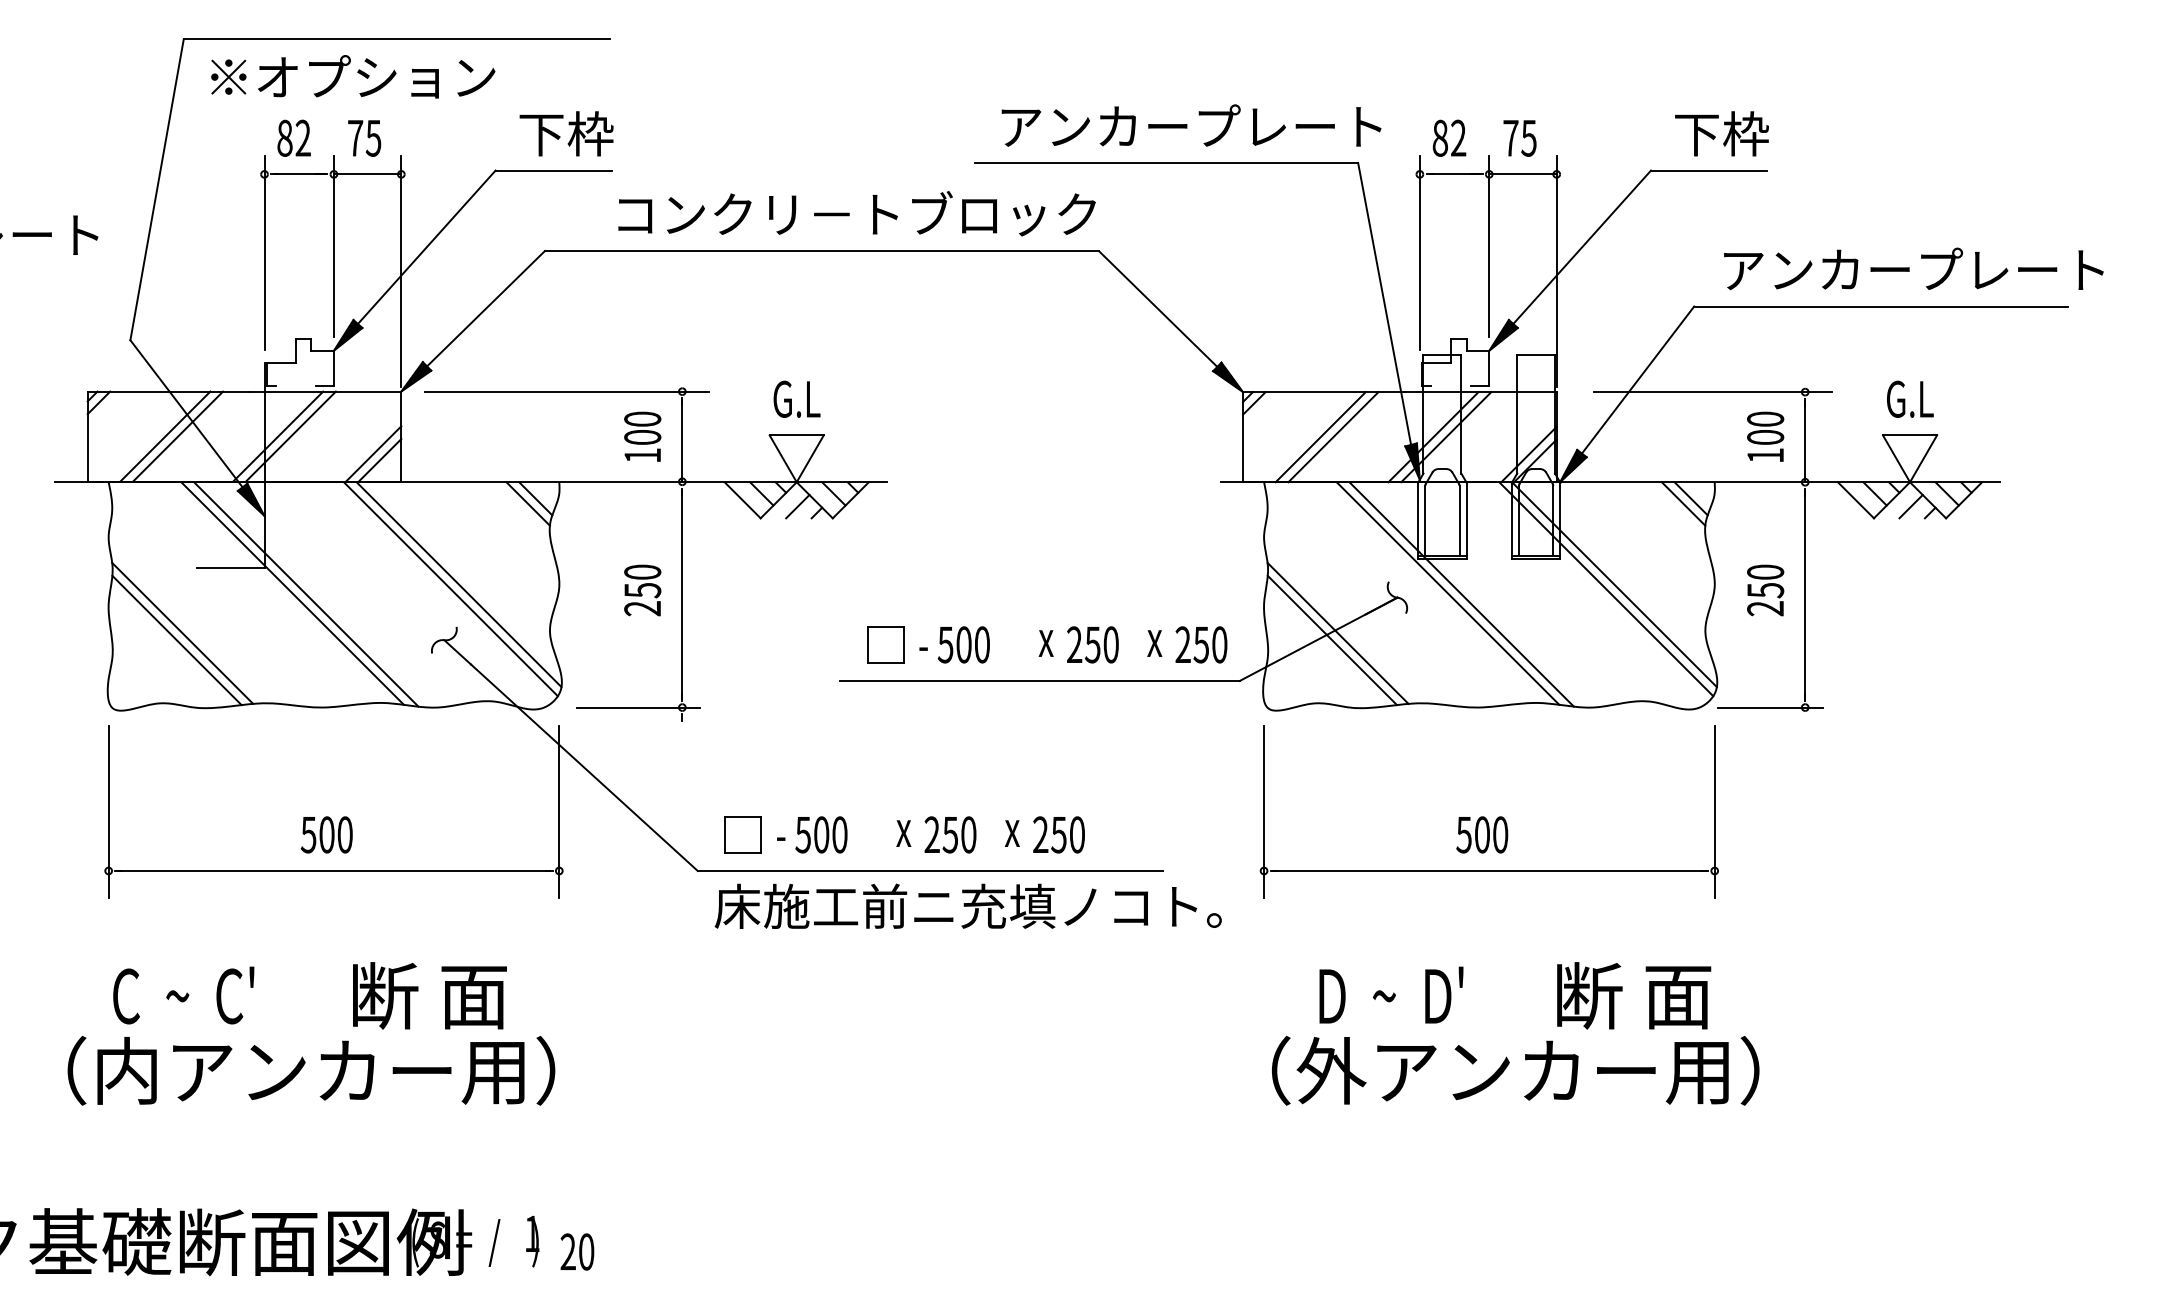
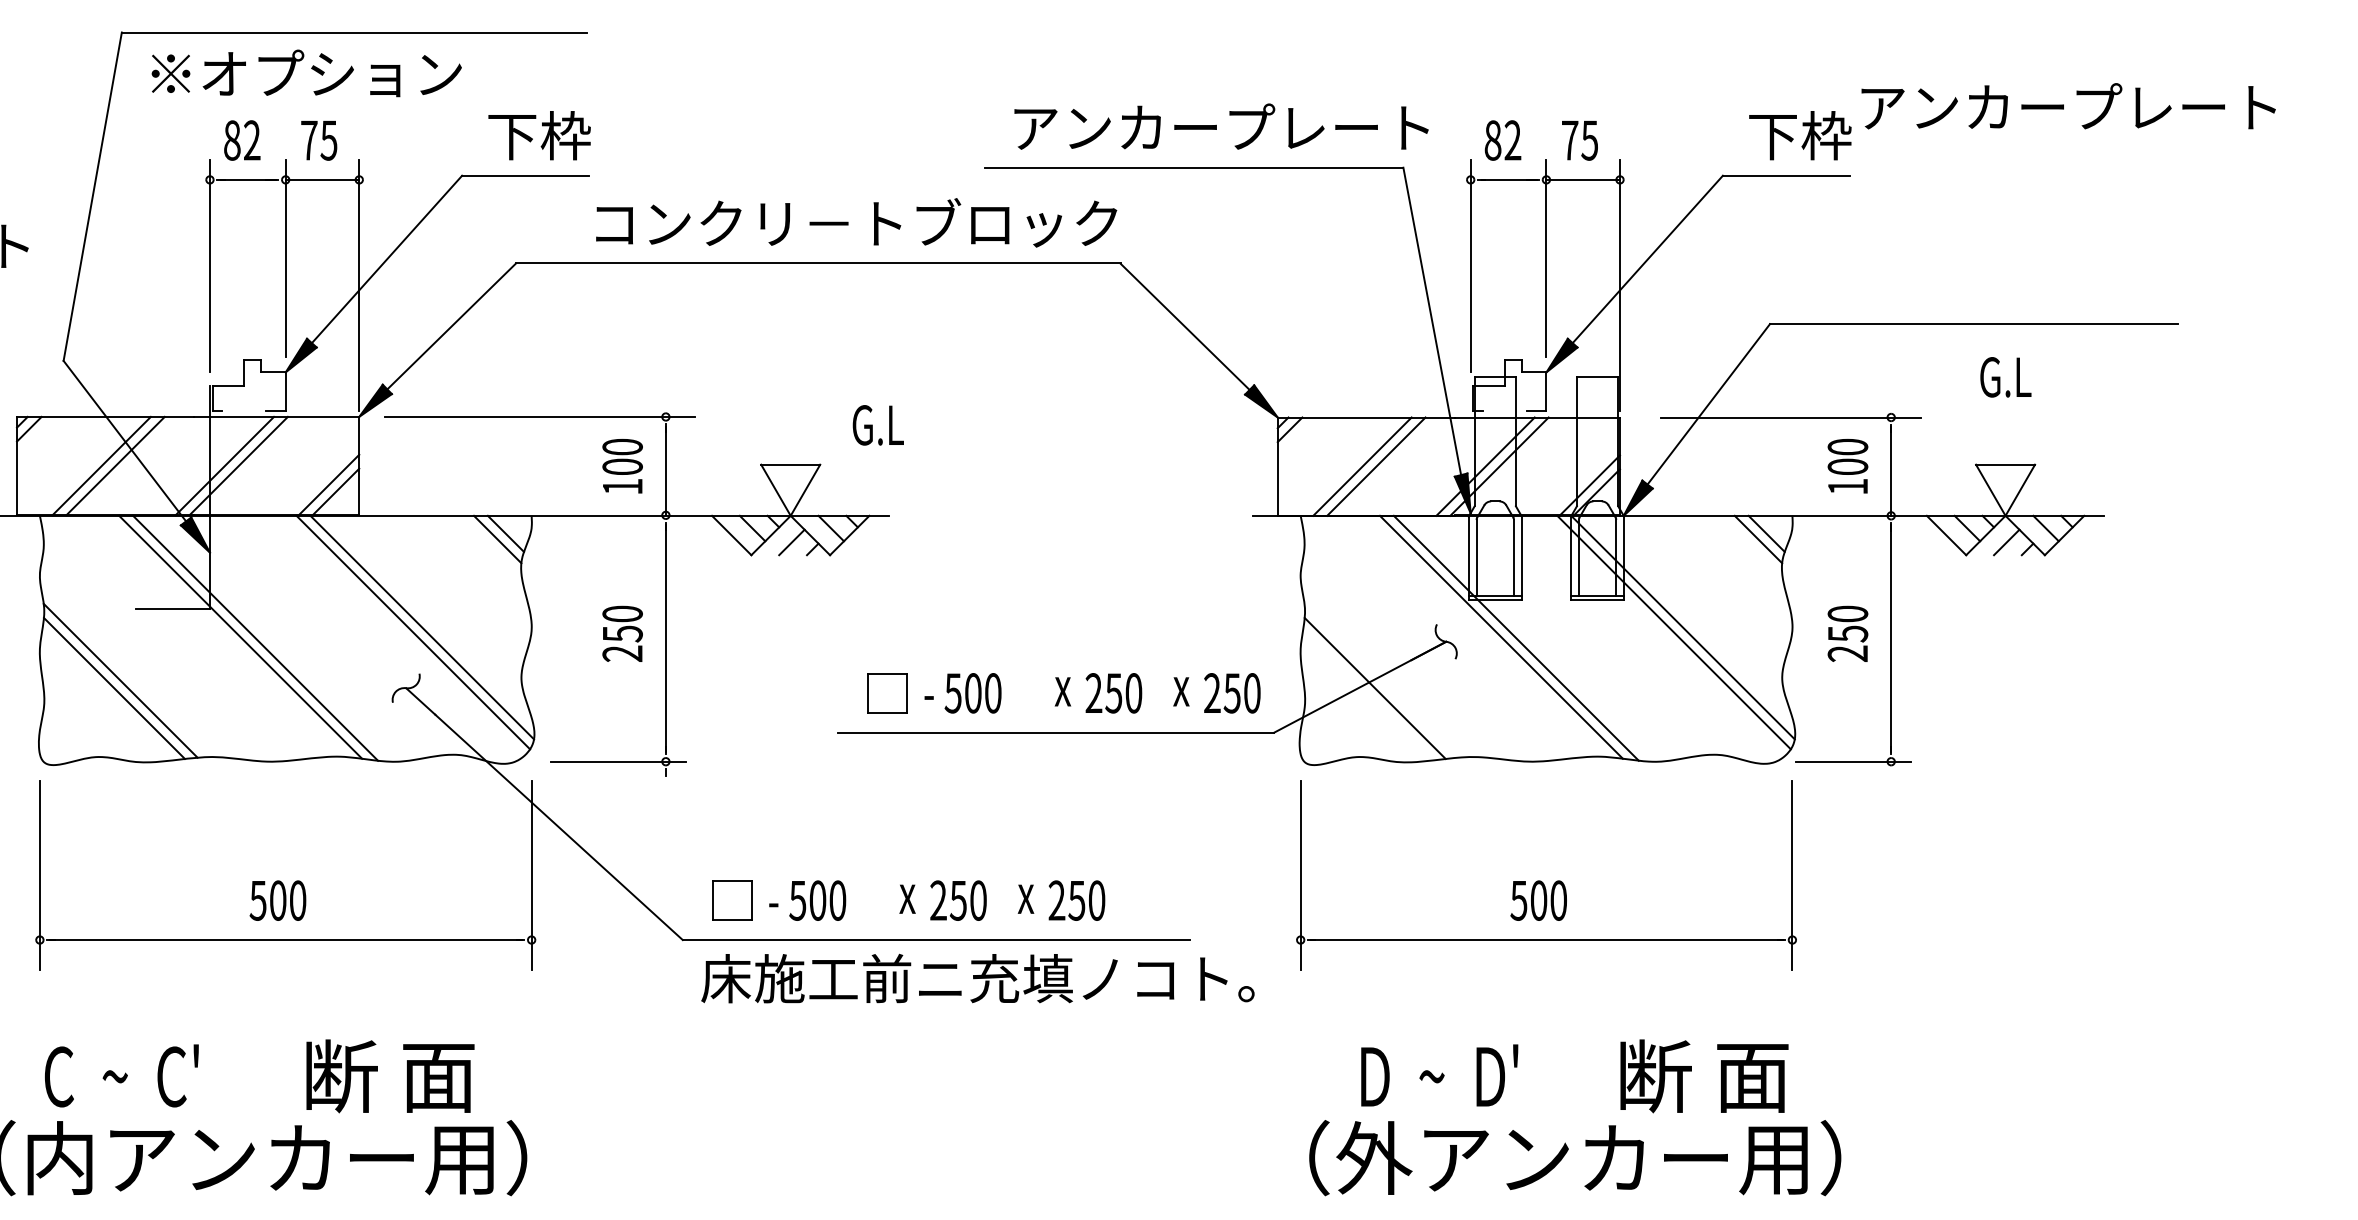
text: (1913, 268) -> (2068, 105), moved
text: (796, 398) -> (877, 424), moved
text: (1910, 398) -> (2006, 376), moved
line: (1337, 632) -> (1380, 679), removed

